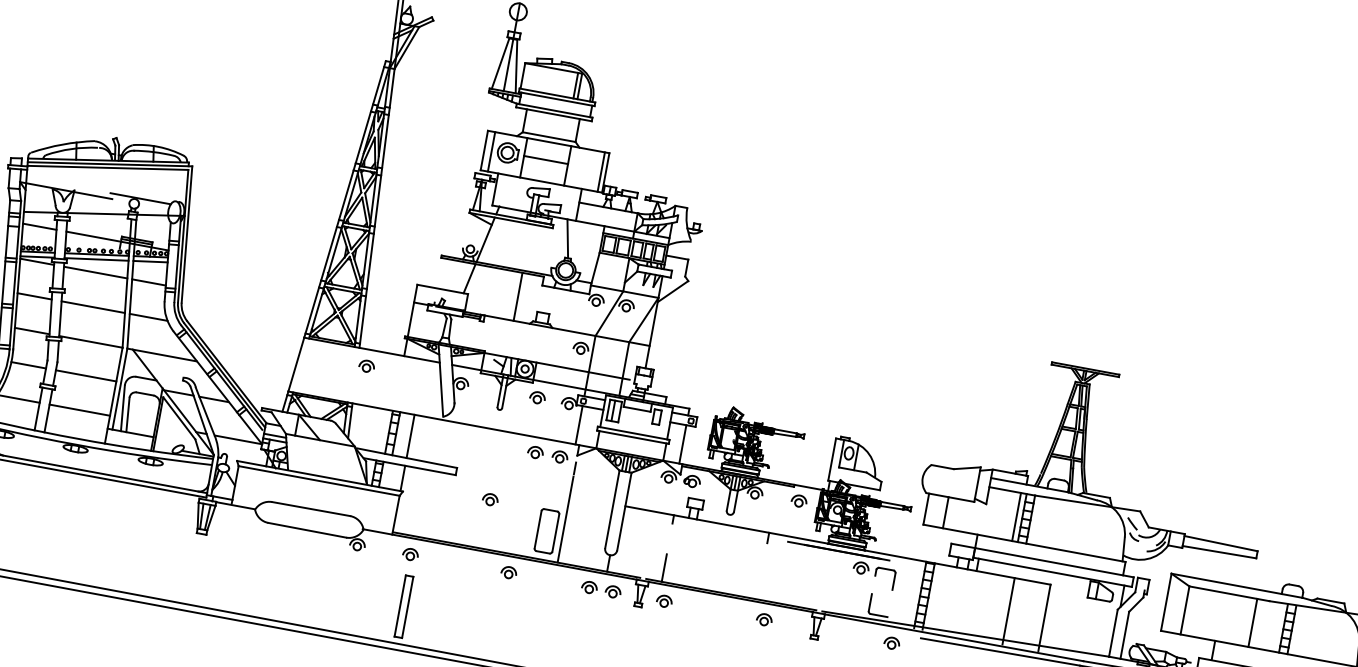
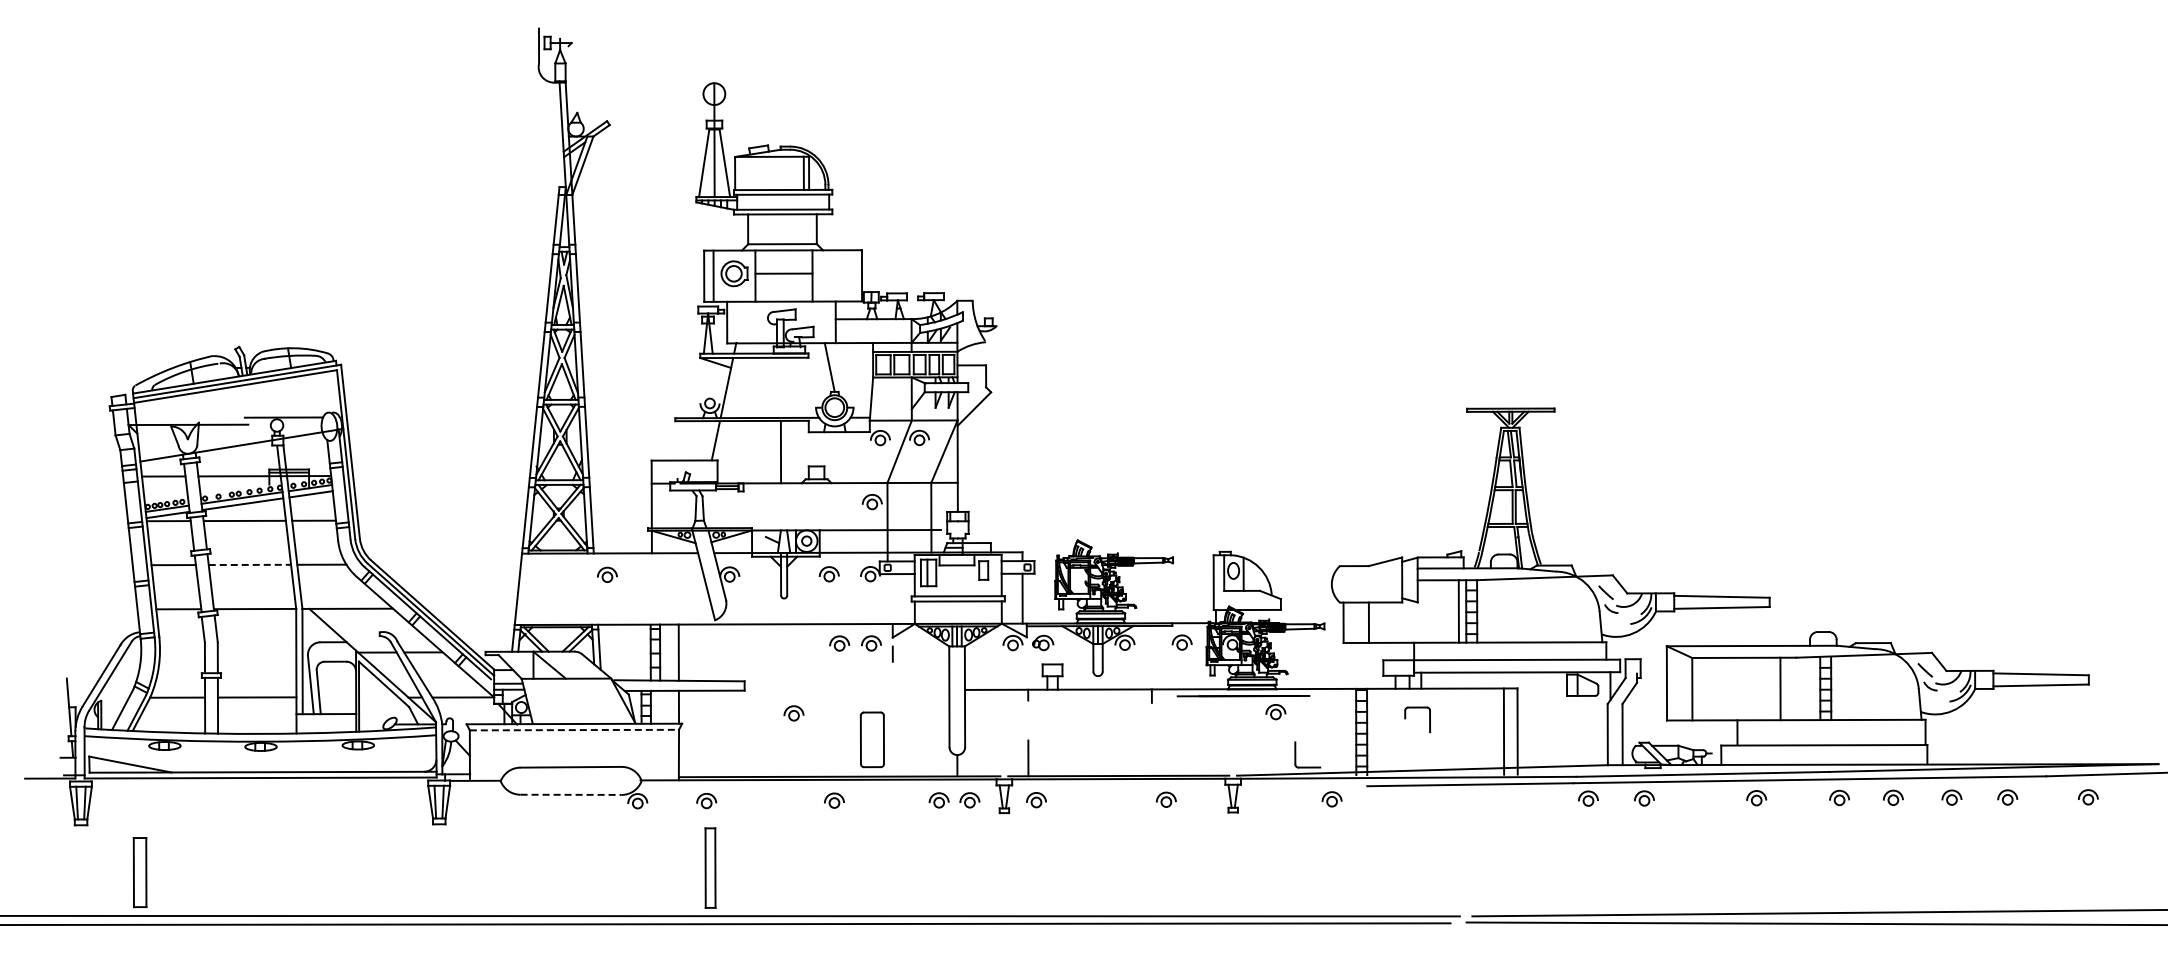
line: (601, 171) -> (856, 275), removed
line: (93, 306) -> (250, 564), solid -> dashed
line: (27, 365) -> (181, 653), removed
line: (85, 375) -> (256, 652), removed
line: (578, 425) -> (887, 599), removed
line: (319, 481) -> (574, 730), solid -> dashed
line: (565, 519) -> (892, 720), removed
line: (307, 530) -> (571, 794), solid -> dashed
part: (886, 569) -> (1417, 708), moved
line: (1008, 611) -> (1503, 731), moved

